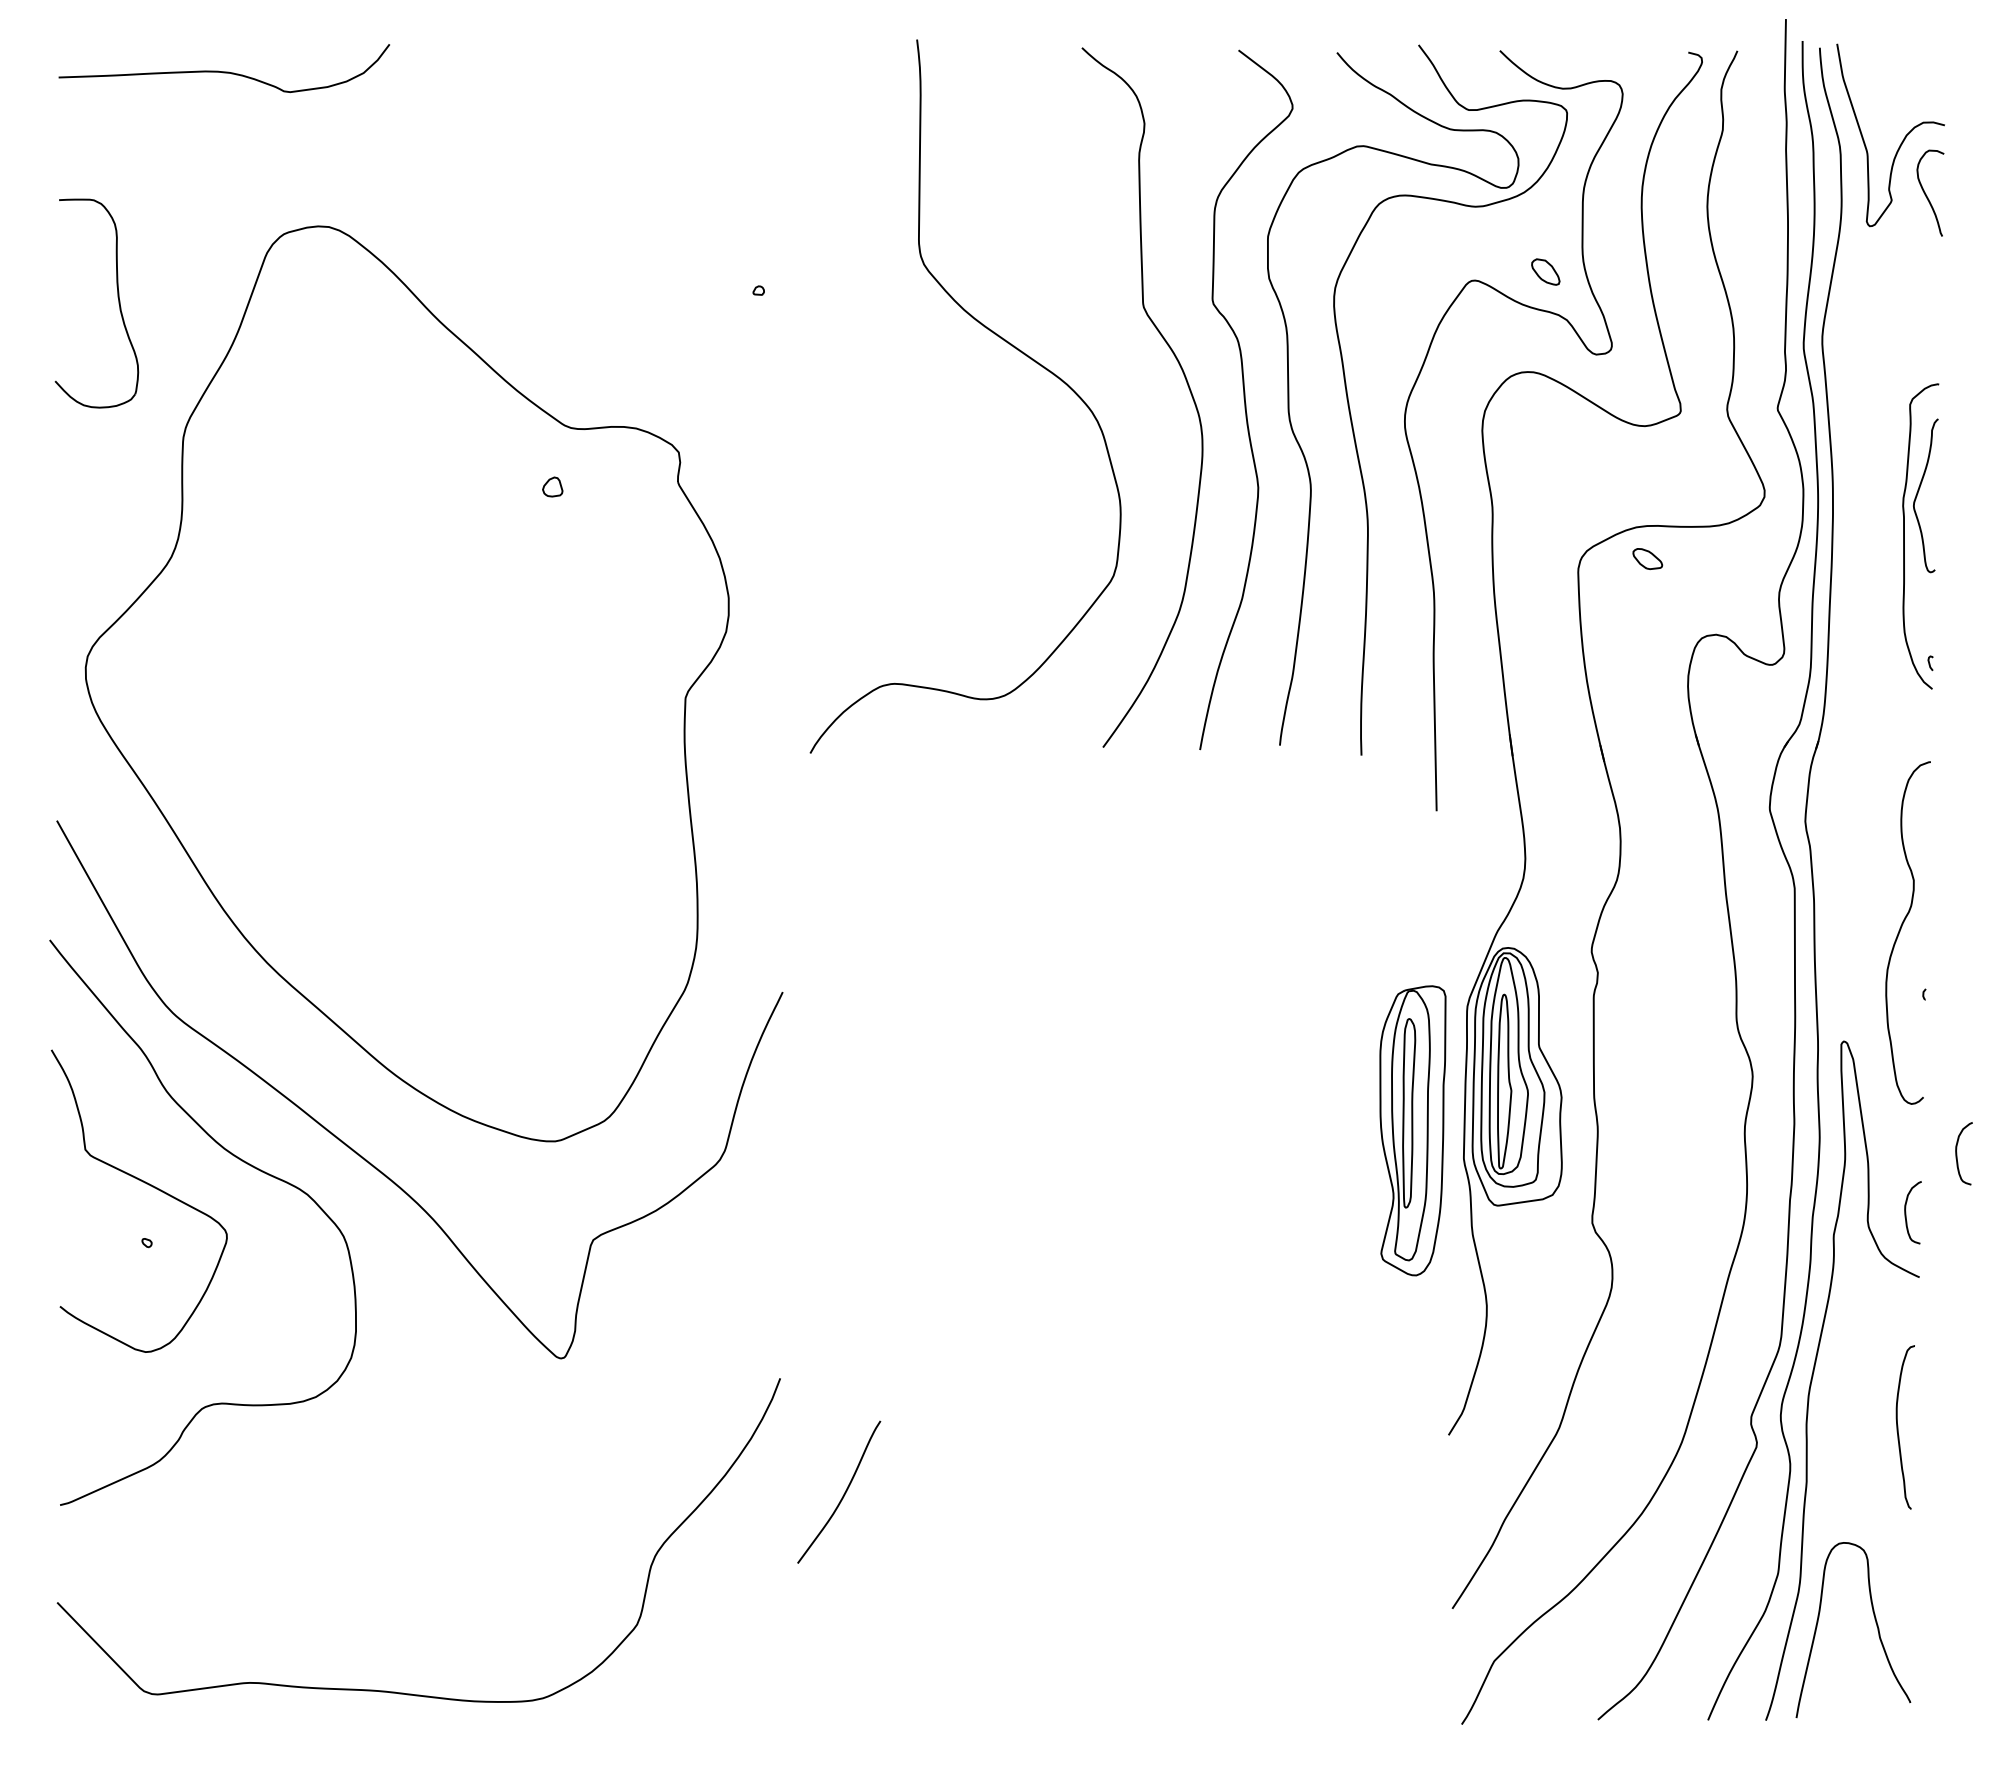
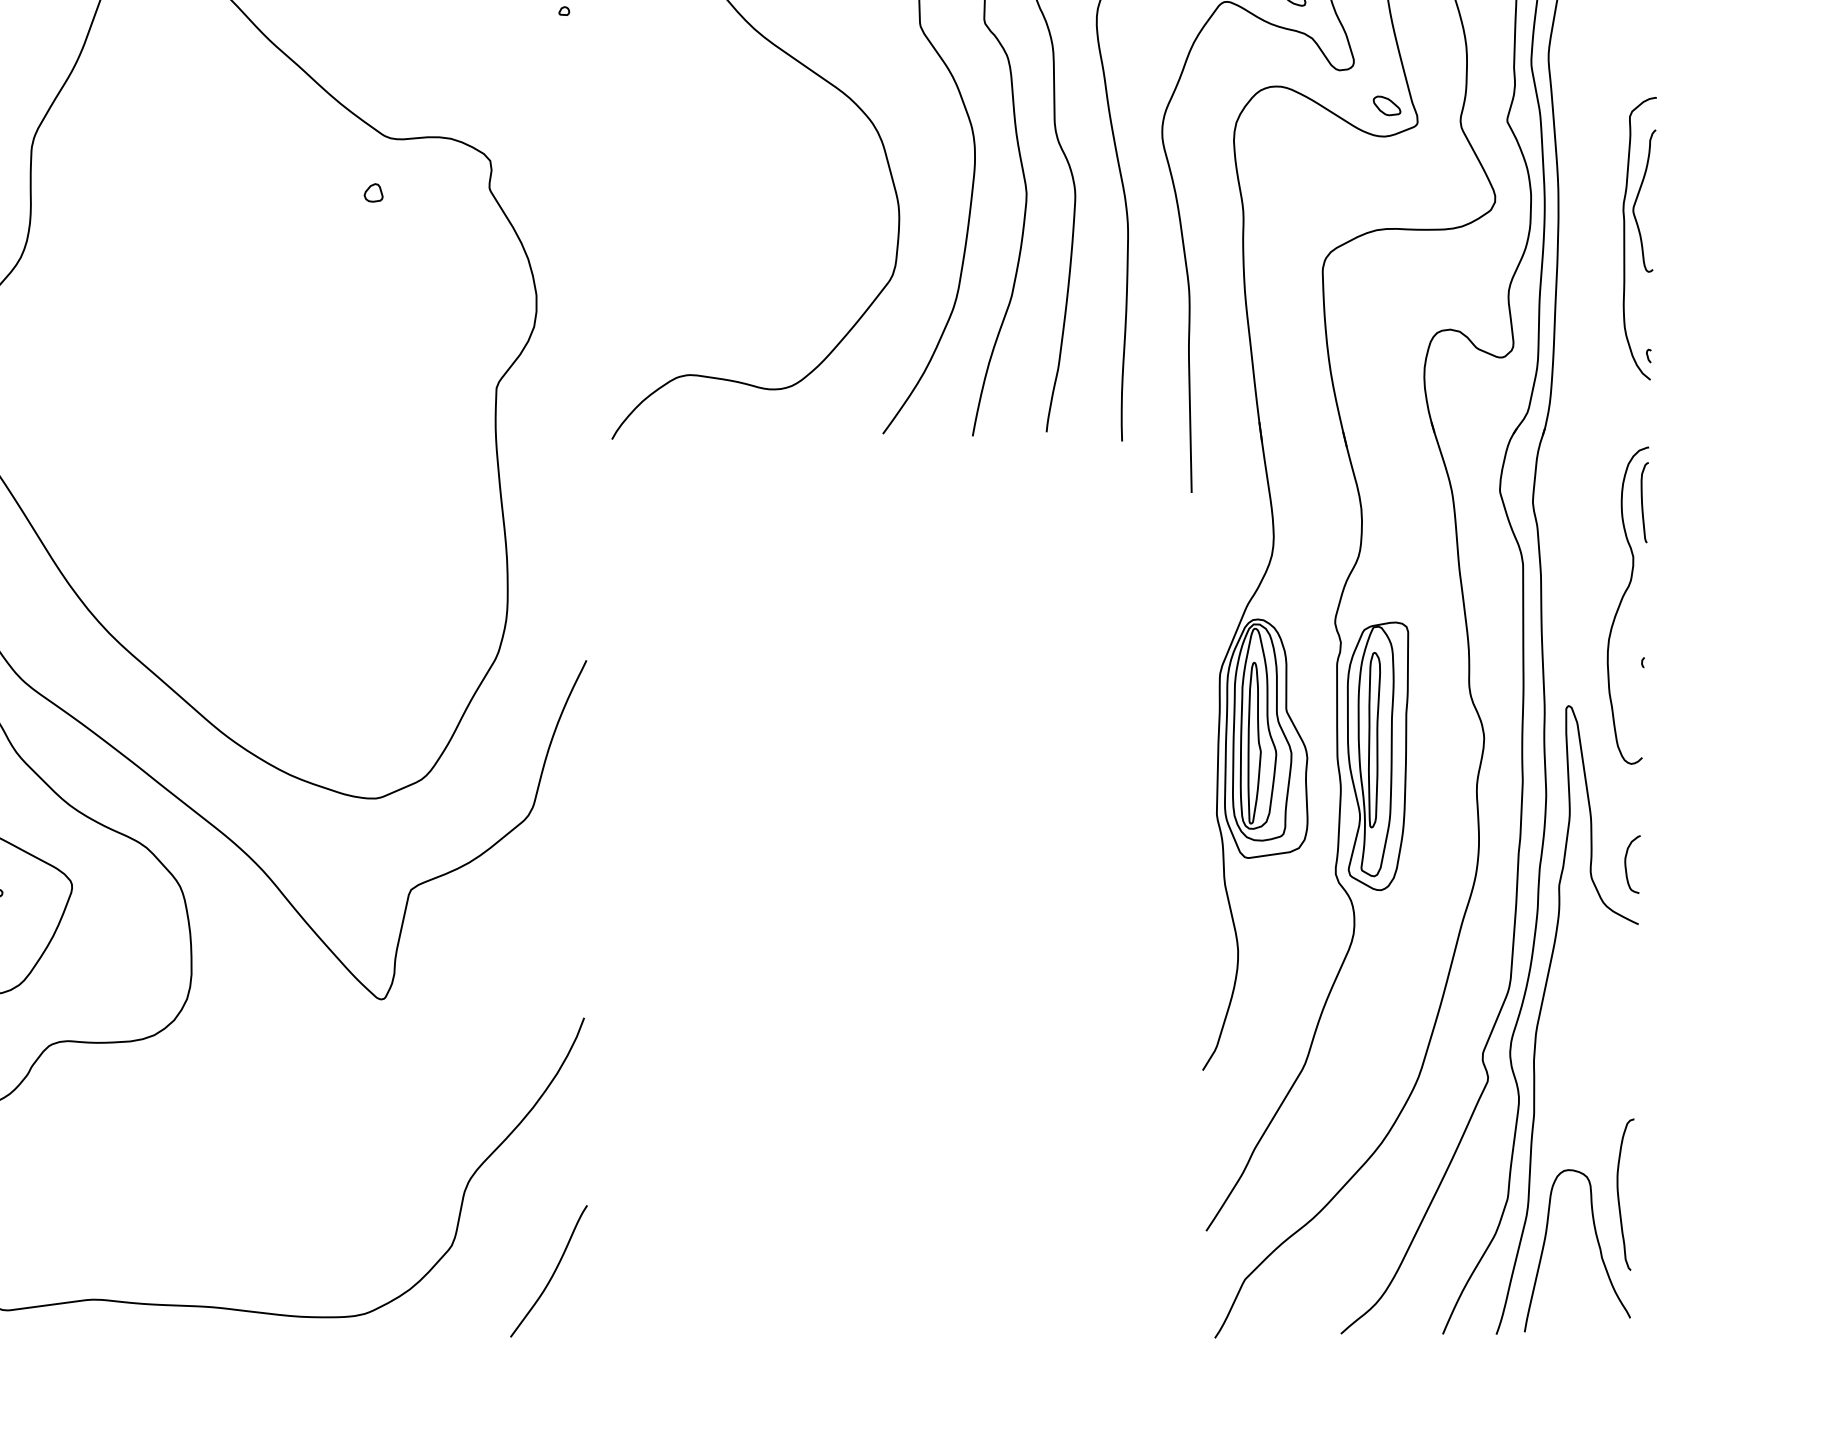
part: (1647, 558) -> (1386, 105), moved
curve: (1924, 821) -> (1643, 502), added
part: (1412, 1130) -> (1377, 756), moved
curve: (1957, 1153) -> (1673, 809), removed
curve: (1898, 1427) -> (1619, 1194), moved
curve: (843, 1494) -> (552, 1273), moved

